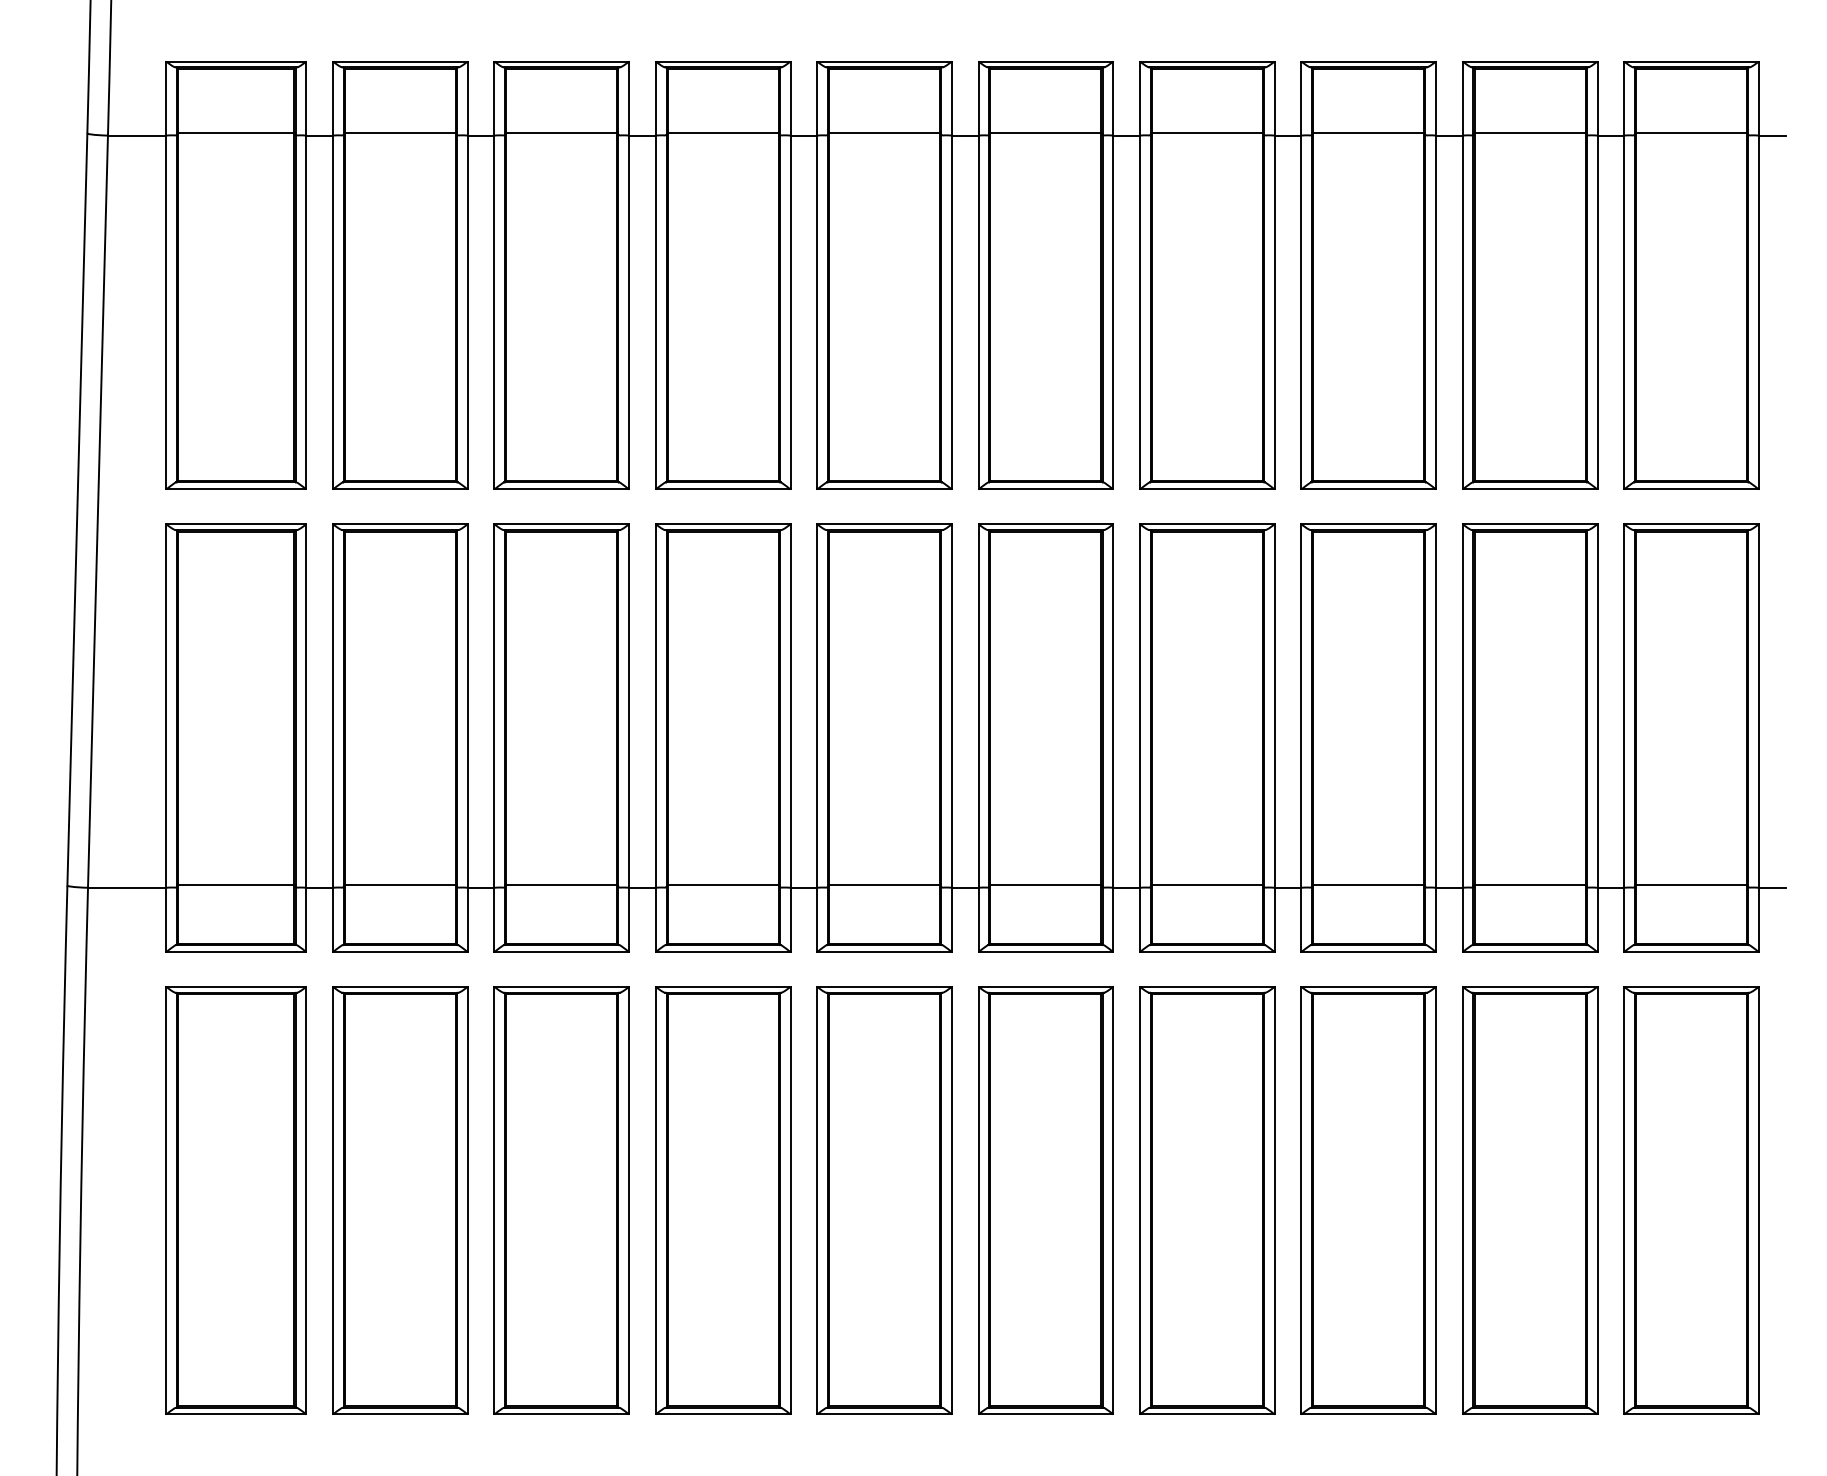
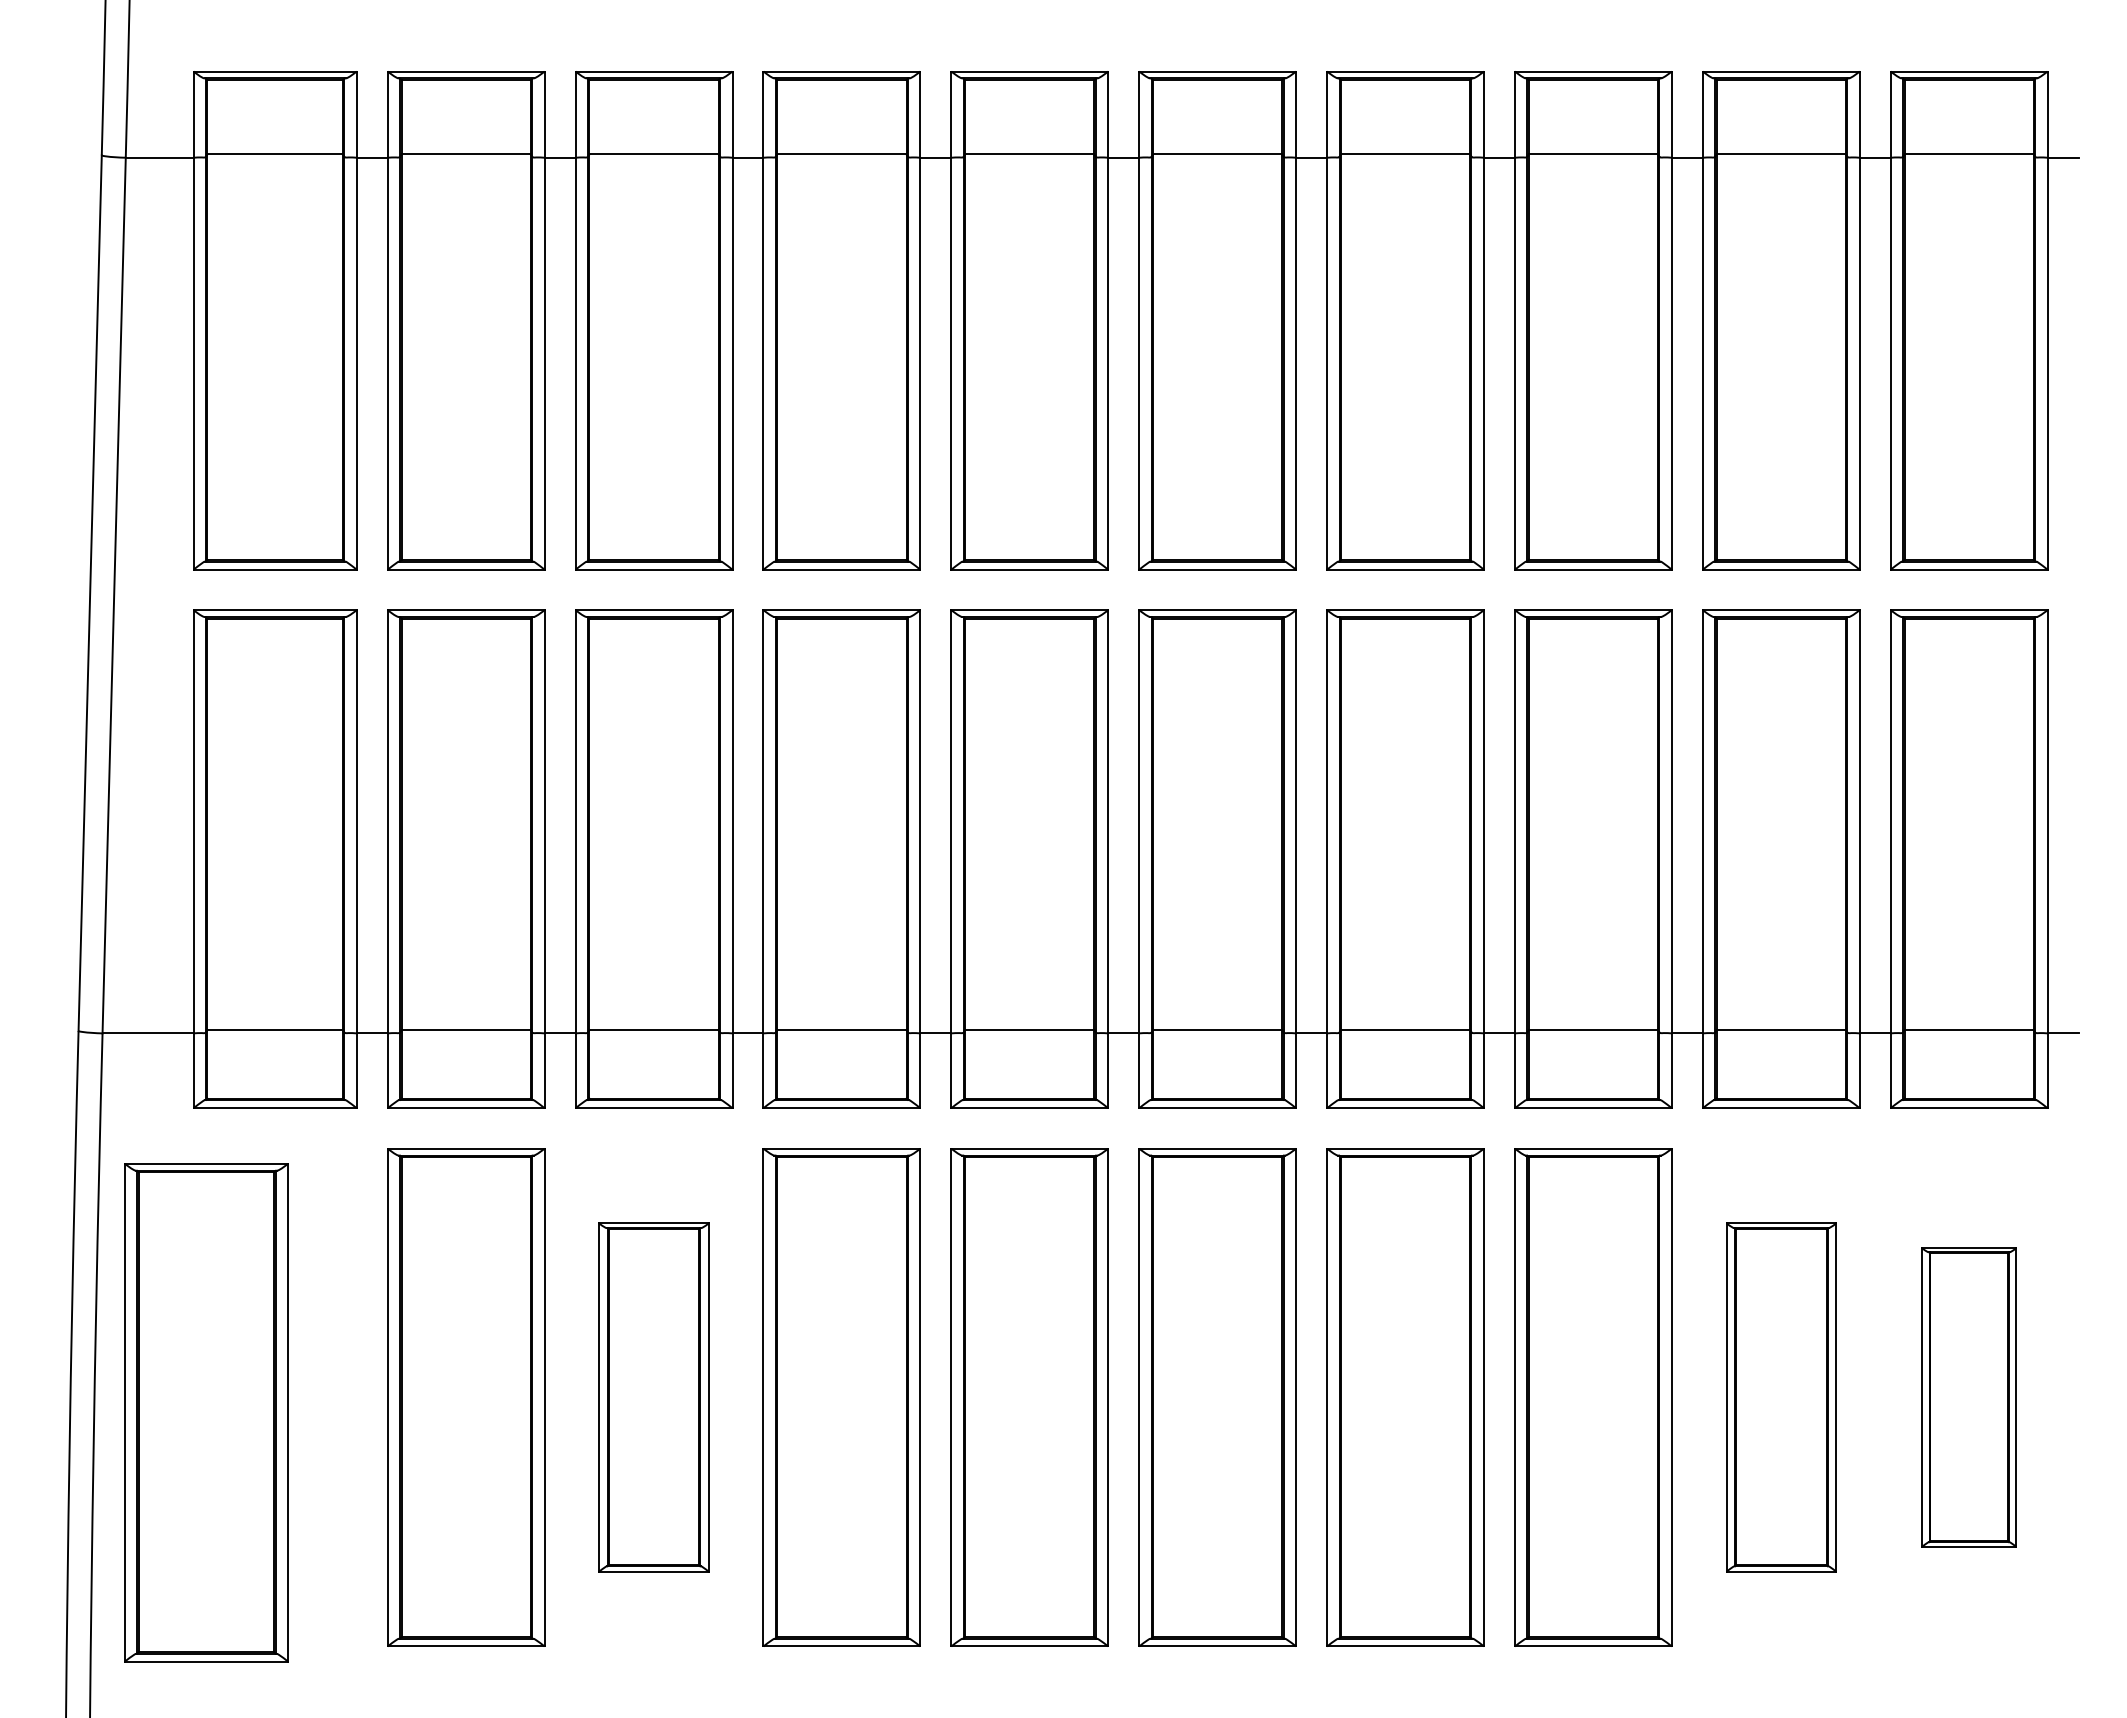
part: (235, 1200) -> (205, 1412), moved
part: (561, 1200) -> (653, 1397), size x0.7
part: (1530, 1200) -> (1781, 1397), size x0.7
part: (1691, 1200) -> (1969, 1397), size x0.6

